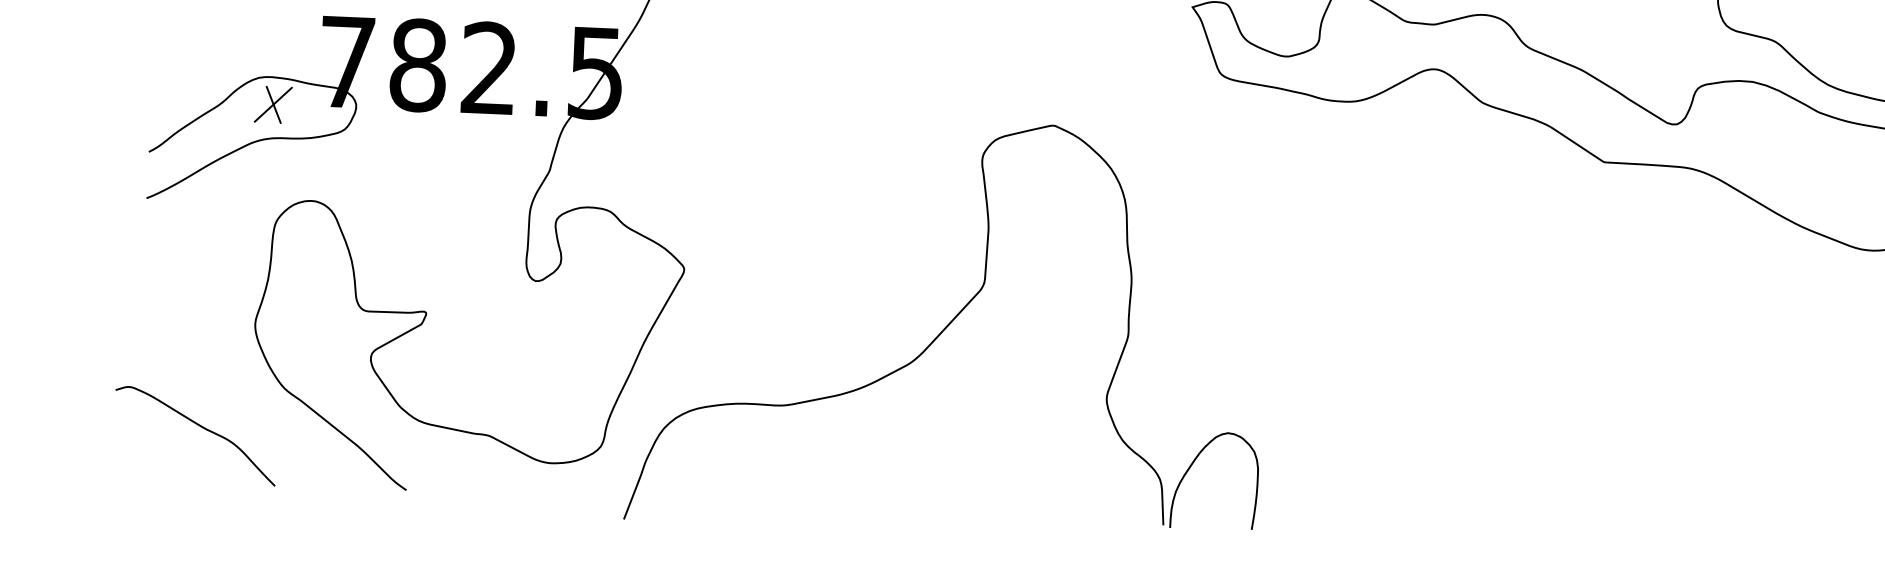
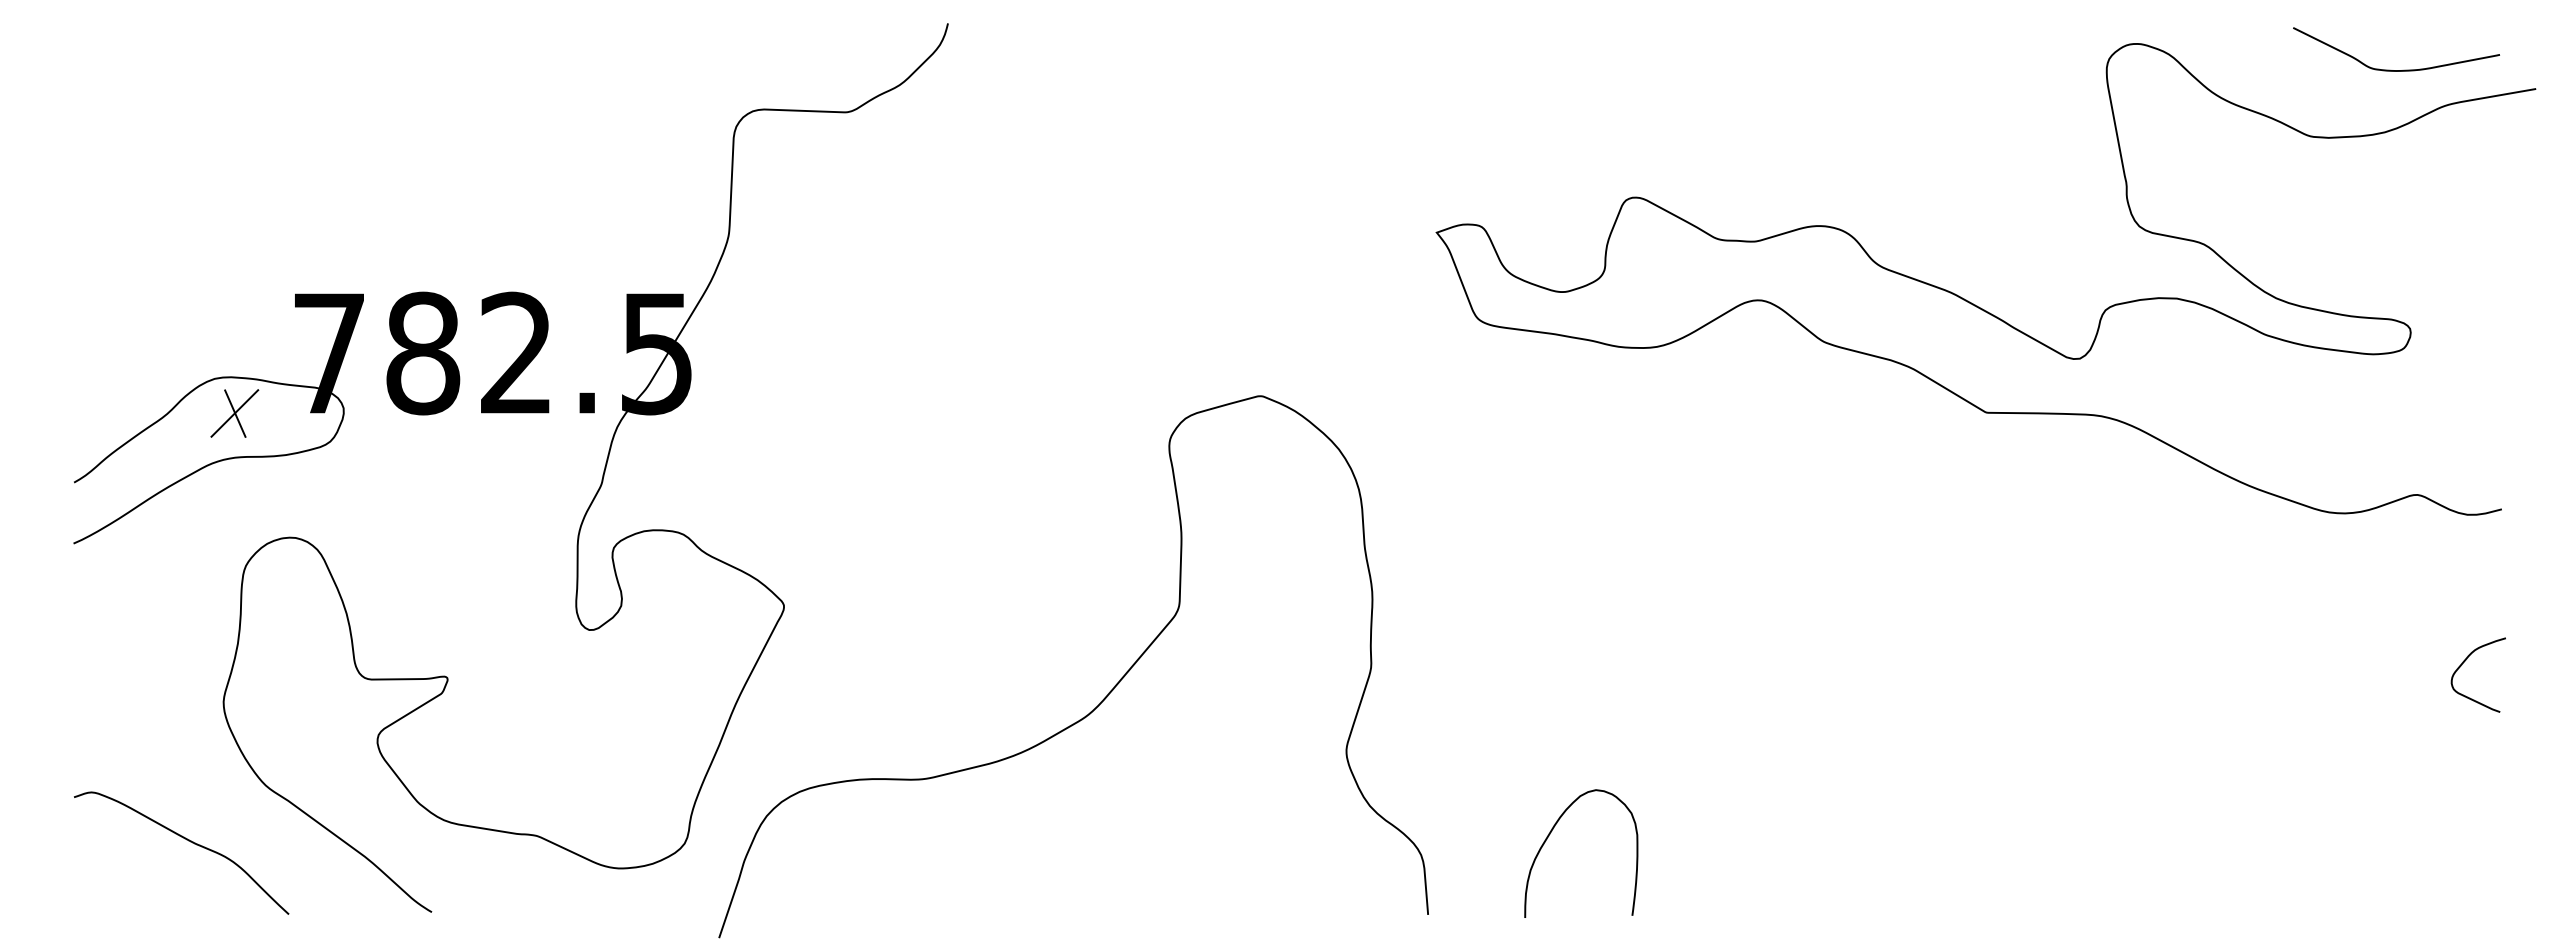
curve: (199, 426) -> (186, 840), moved
curve: (1191, 466) -> (1549, 836), moved

